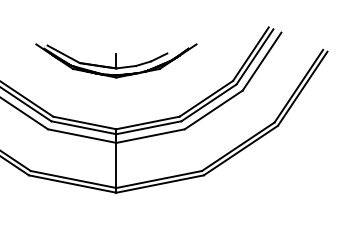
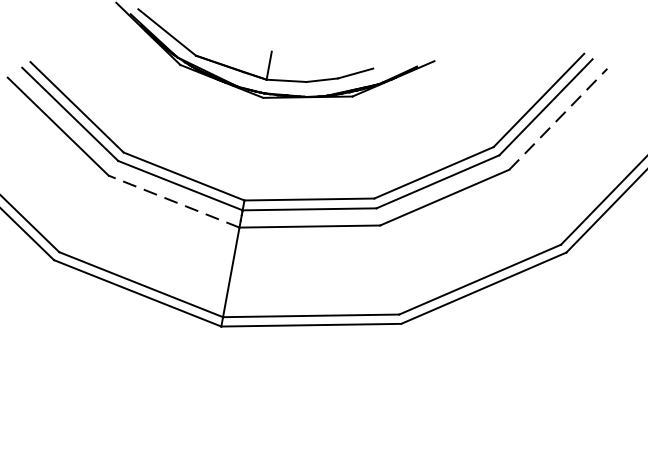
line: (262, 61) -> (559, 119), solid -> dashed
line: (82, 136) -> (174, 202), solid -> dashed

